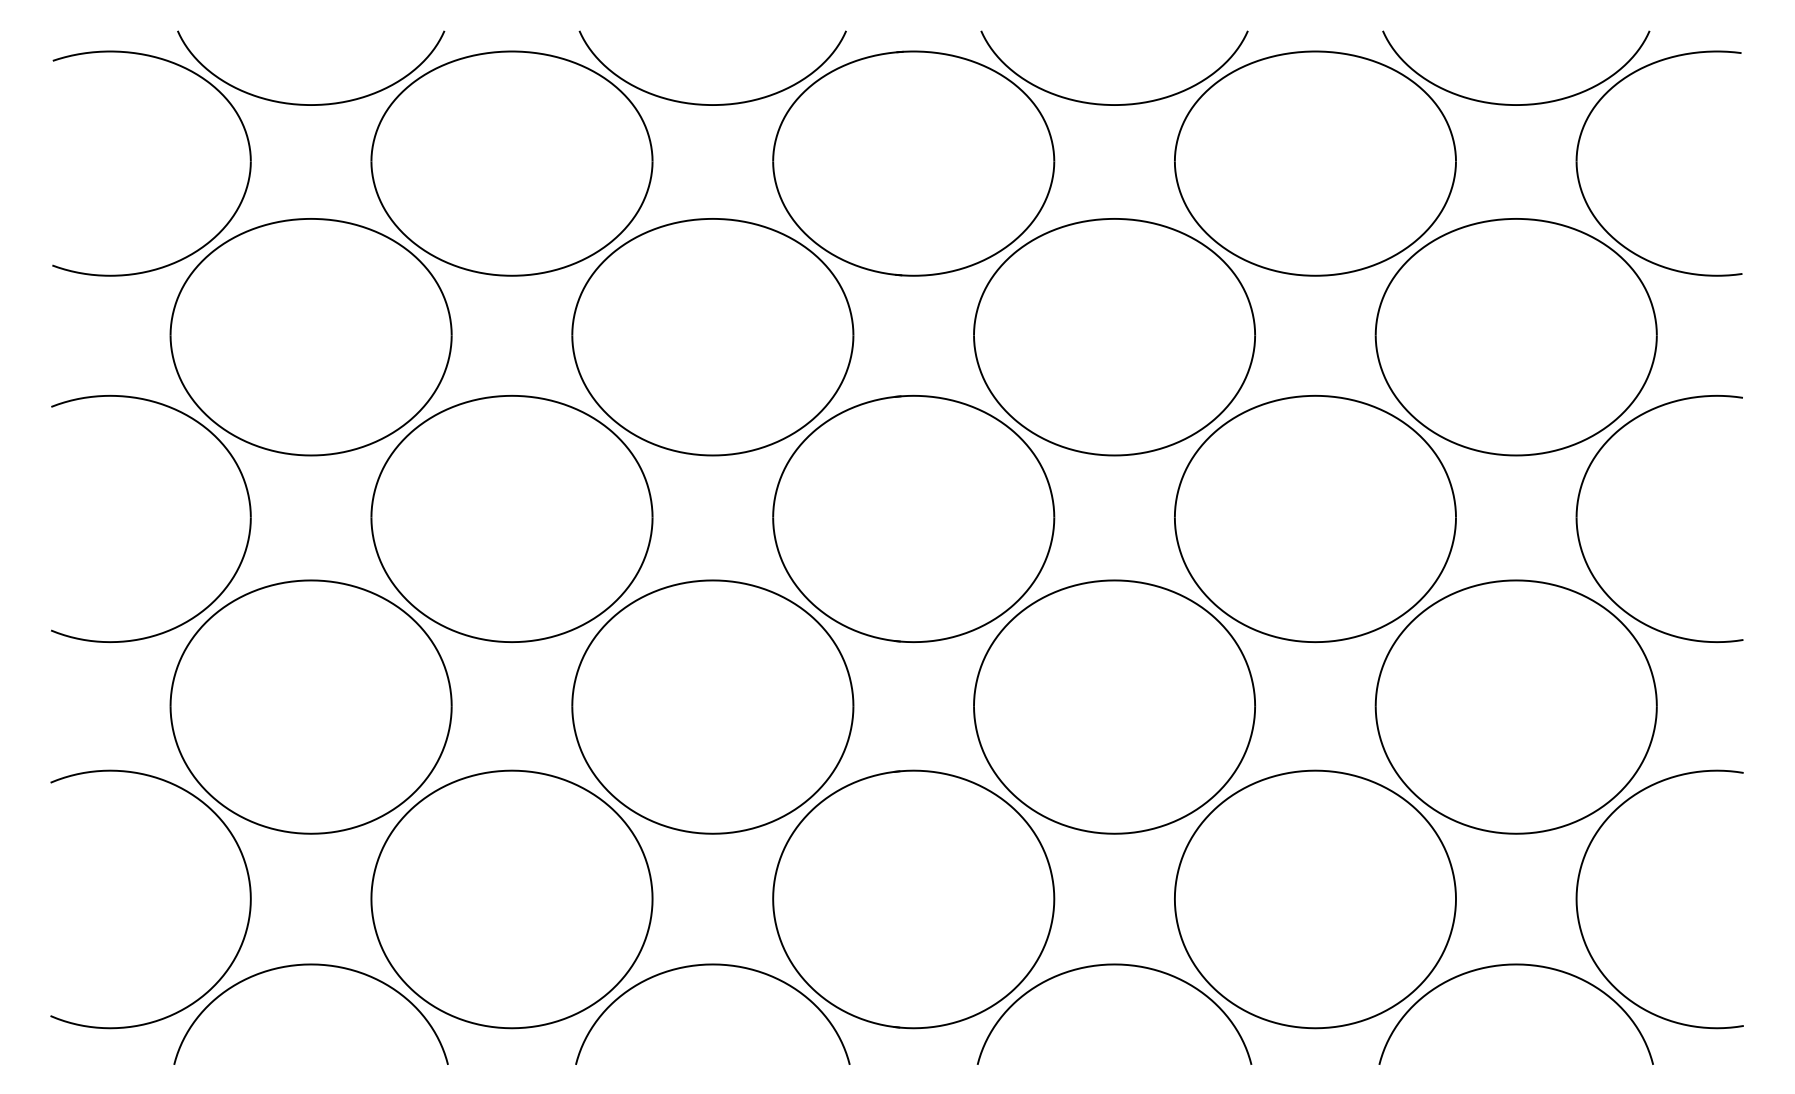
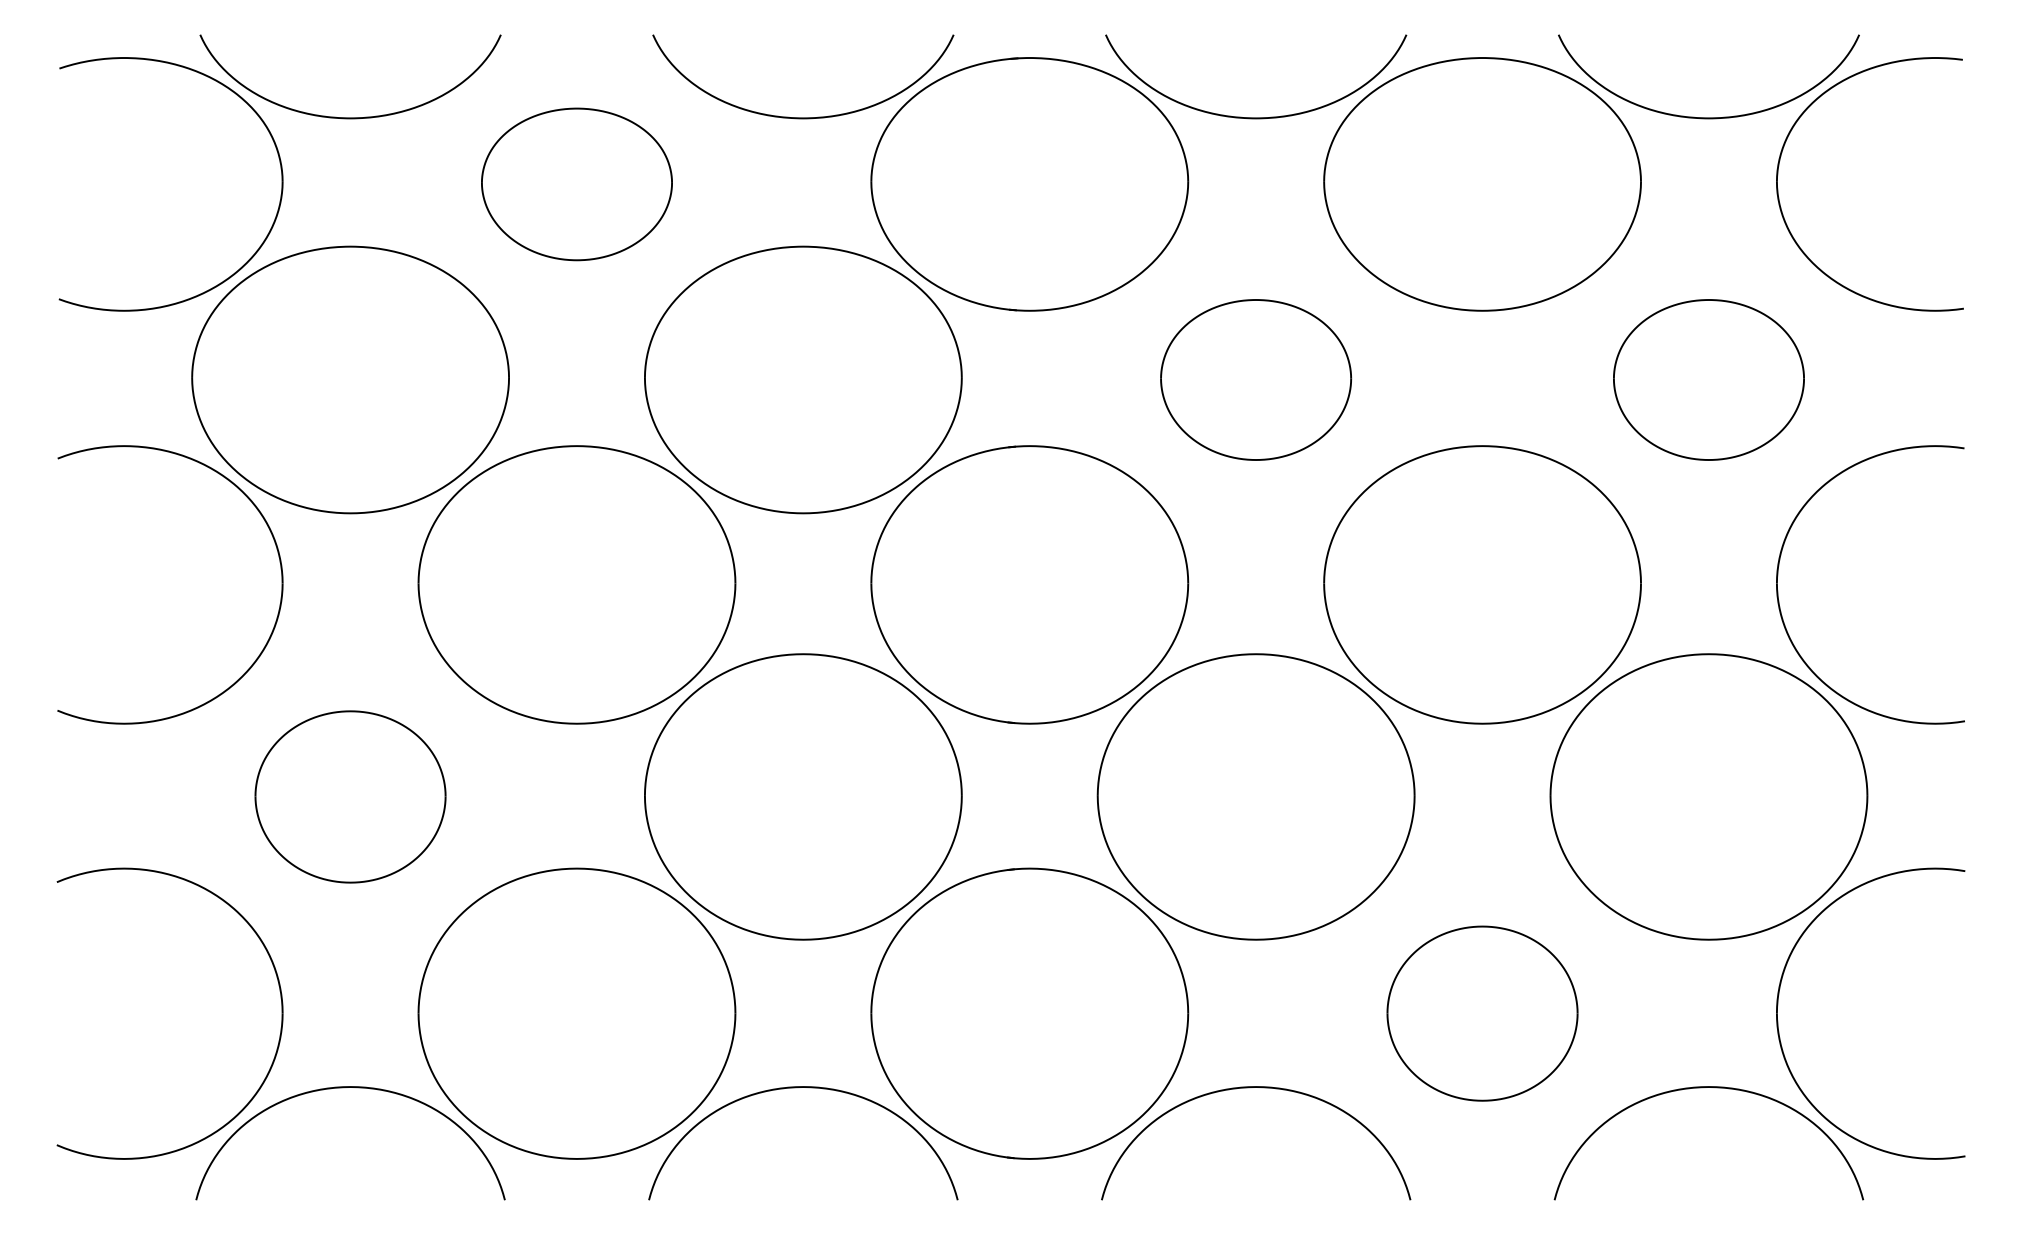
part: (511, 163) -> (576, 184), size x0.6
part: (1113, 336) -> (1255, 379), size x0.6
part: (1515, 336) -> (1708, 379), size x0.6
part: (311, 706) -> (350, 796), size x0.6
part: (1315, 899) -> (1482, 1013), size x0.6

